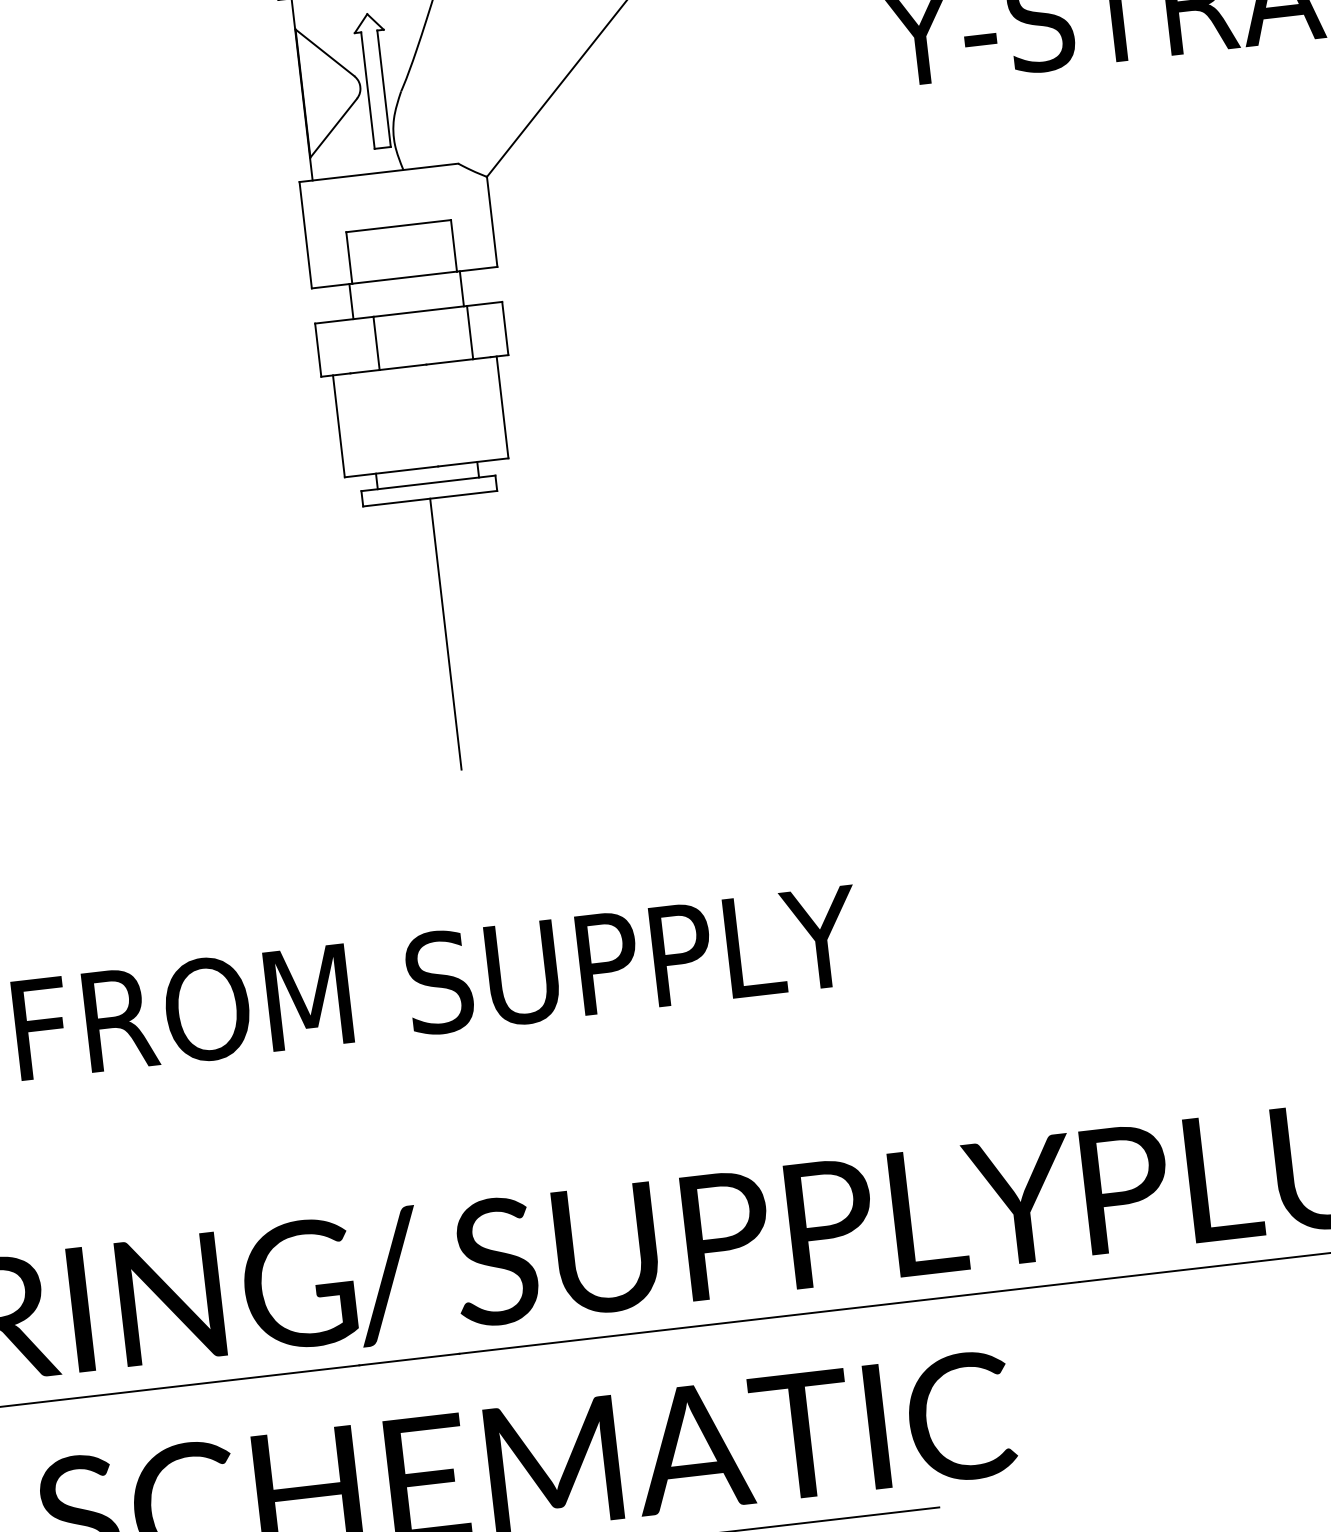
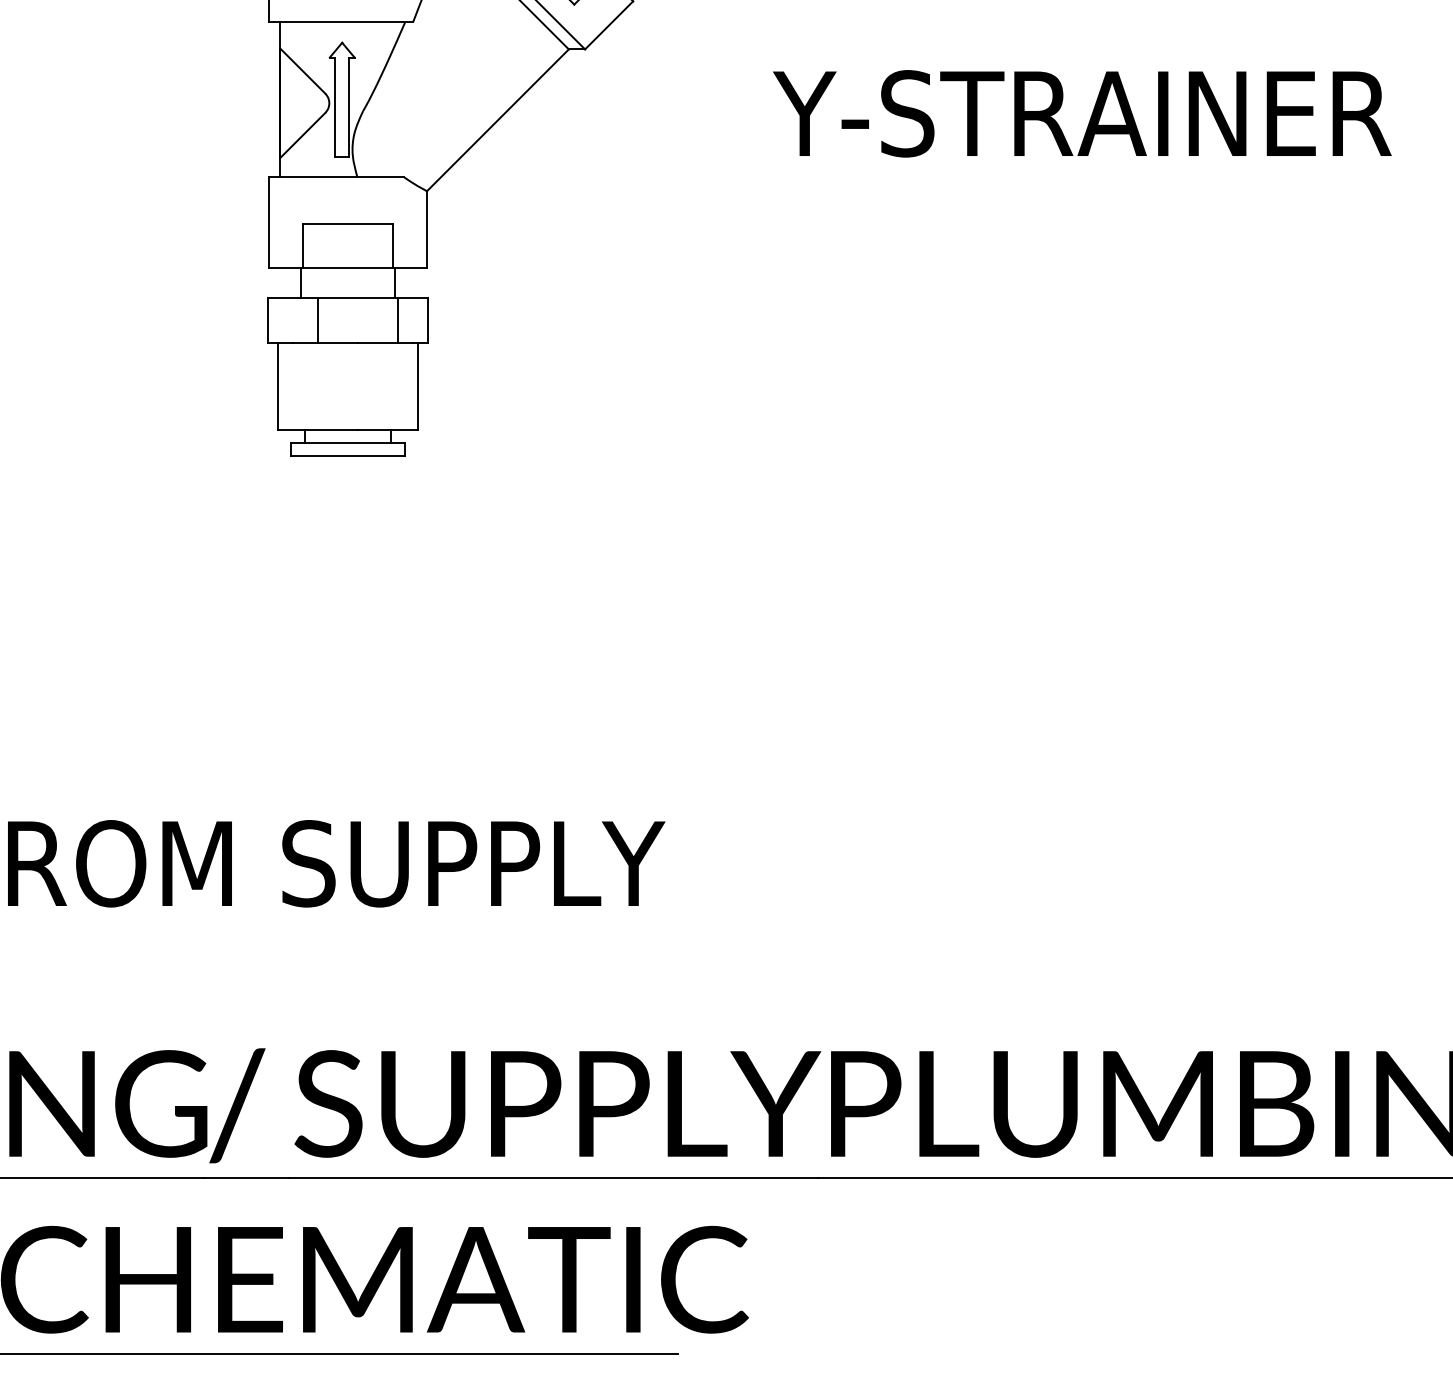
line: (445, 634) -> (347, 571), removed

